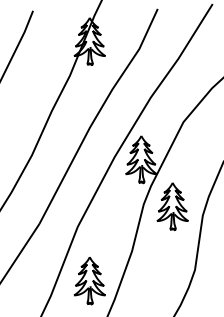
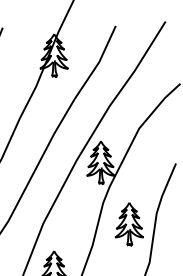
part: (172, 206) -> (129, 224), moved

